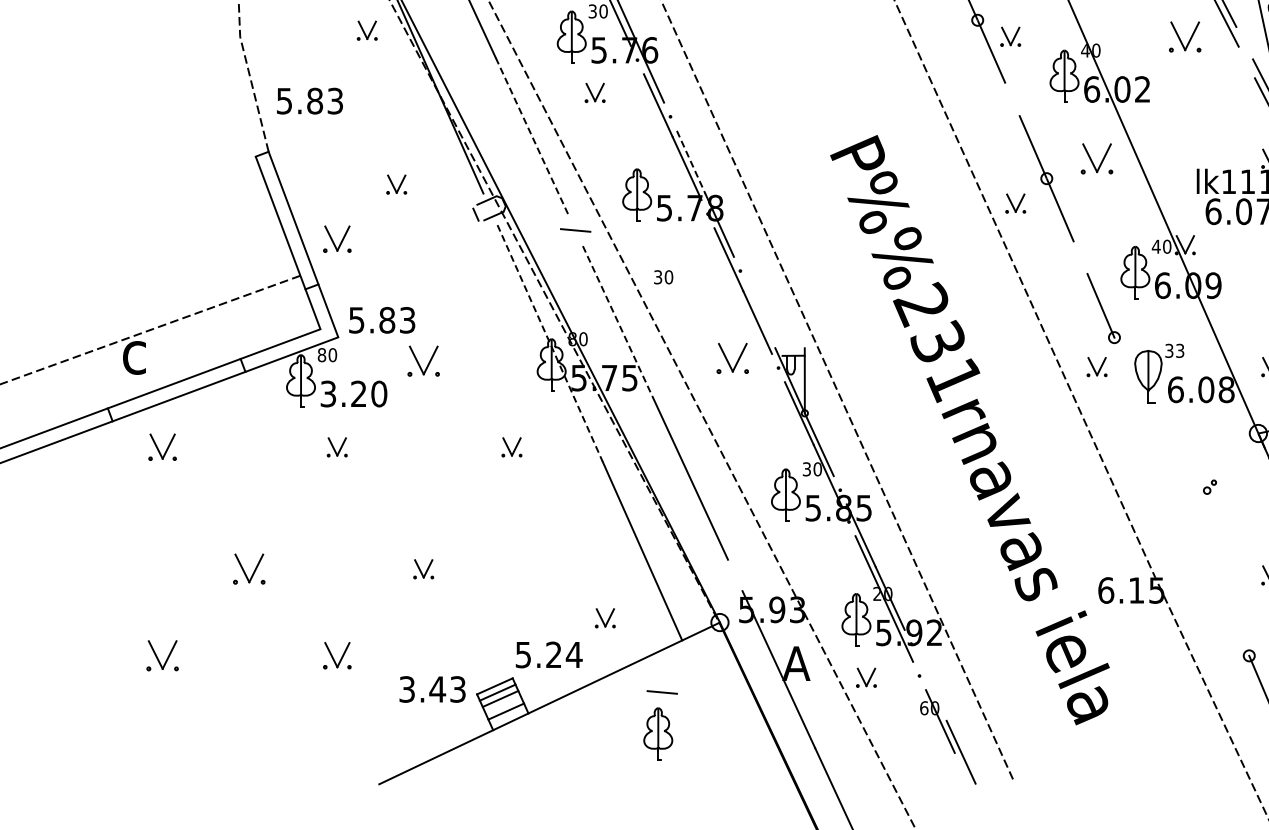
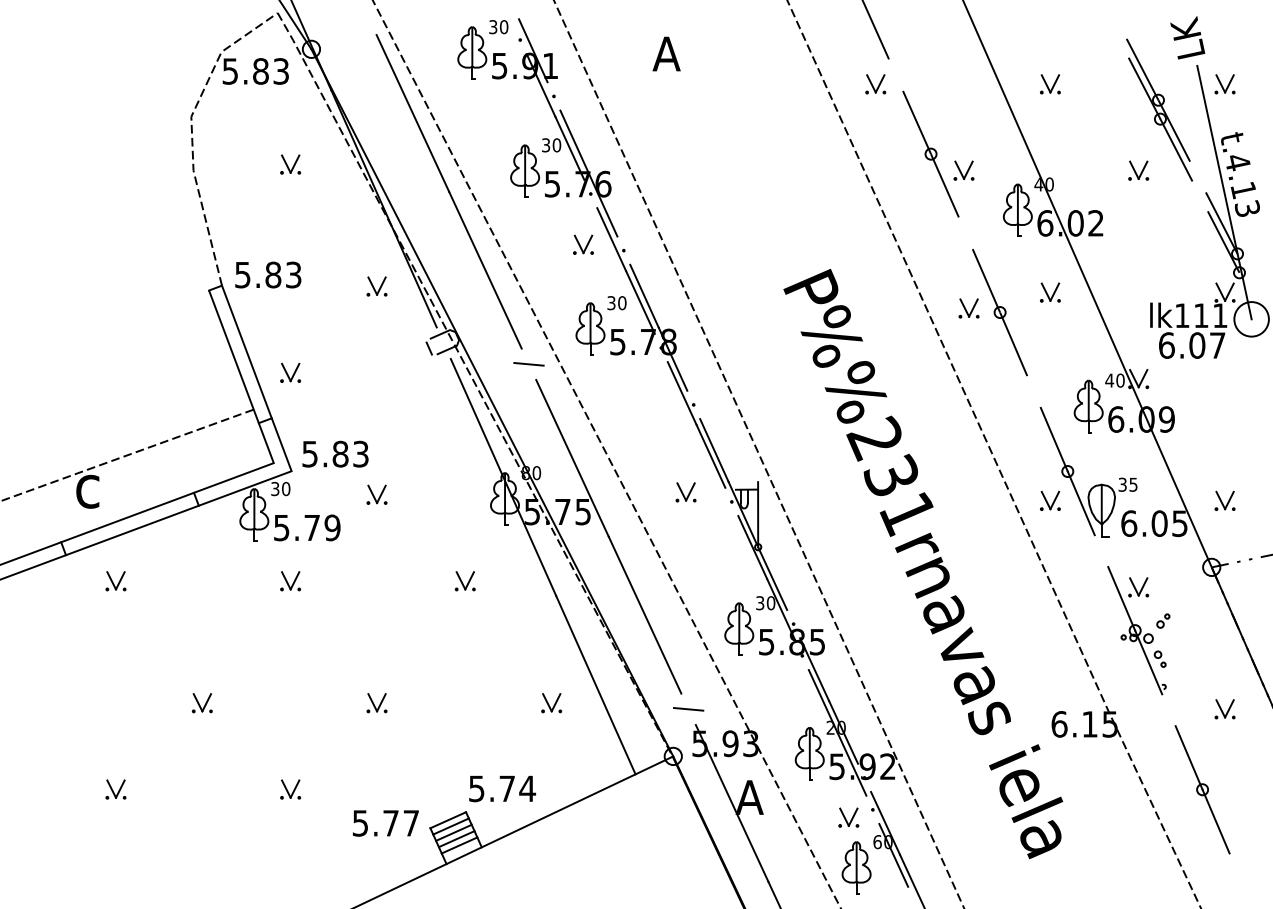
part: (367, 30) -> (290, 164), moved
part: (1185, 36) -> (1138, 170), size x0.62
part: (595, 92) -> (583, 244), moved
text: (310, 100) -> (268, 274), moved
line: (532, 136) -> (485, 270), dashed -> solid
part: (1097, 158) -> (1050, 292), size x0.62
line: (691, 162) -> (644, 296), dashed -> solid
part: (396, 184) -> (376, 286), moved
part: (1015, 203) -> (968, 308), moved
part: (337, 238) -> (290, 372), size x0.71
text: (663, 277) -> (616, 303), moved
line: (761, 316) -> (714, 450), added
line: (619, 324) -> (572, 458), dashed -> solid
line: (550, 343) -> (503, 477), dashed -> solid
text: (1180, 350) -> (1133, 484), 33 -> 35
text: (322, 355) -> (275, 489), 80 -> 30
part: (732, 358) -> (685, 492), size x0.62
part: (423, 360) -> (376, 494), size x0.62
line: (1127, 369) -> (1080, 503), added
text: (1226, 389) -> (1179, 523), 6.08 -> 6.05
text: (354, 393) -> (307, 527), 3.20 -> 5.79
part: (162, 447) -> (115, 581), size x0.71
part: (1183, 496) -> (1136, 630), added
part: (248, 569) -> (201, 703), size x0.62
part: (605, 618) -> (551, 703), moved
line: (1235, 623) -> (1188, 757), added
text: (553, 654) -> (506, 788), 5.24 -> 5.74
part: (162, 655) -> (115, 789), size x0.62
part: (337, 655) -> (290, 789), size x0.71
part: (866, 677) -> (848, 817), moved
line: (932, 688) -> (885, 822), added
text: (432, 689) -> (385, 823), 3.43 -> 5.77
line: (662, 692) -> (688, 709), moved
line: (503, 705) -> (456, 839), added
part: (658, 733) -> (856, 867), moved

